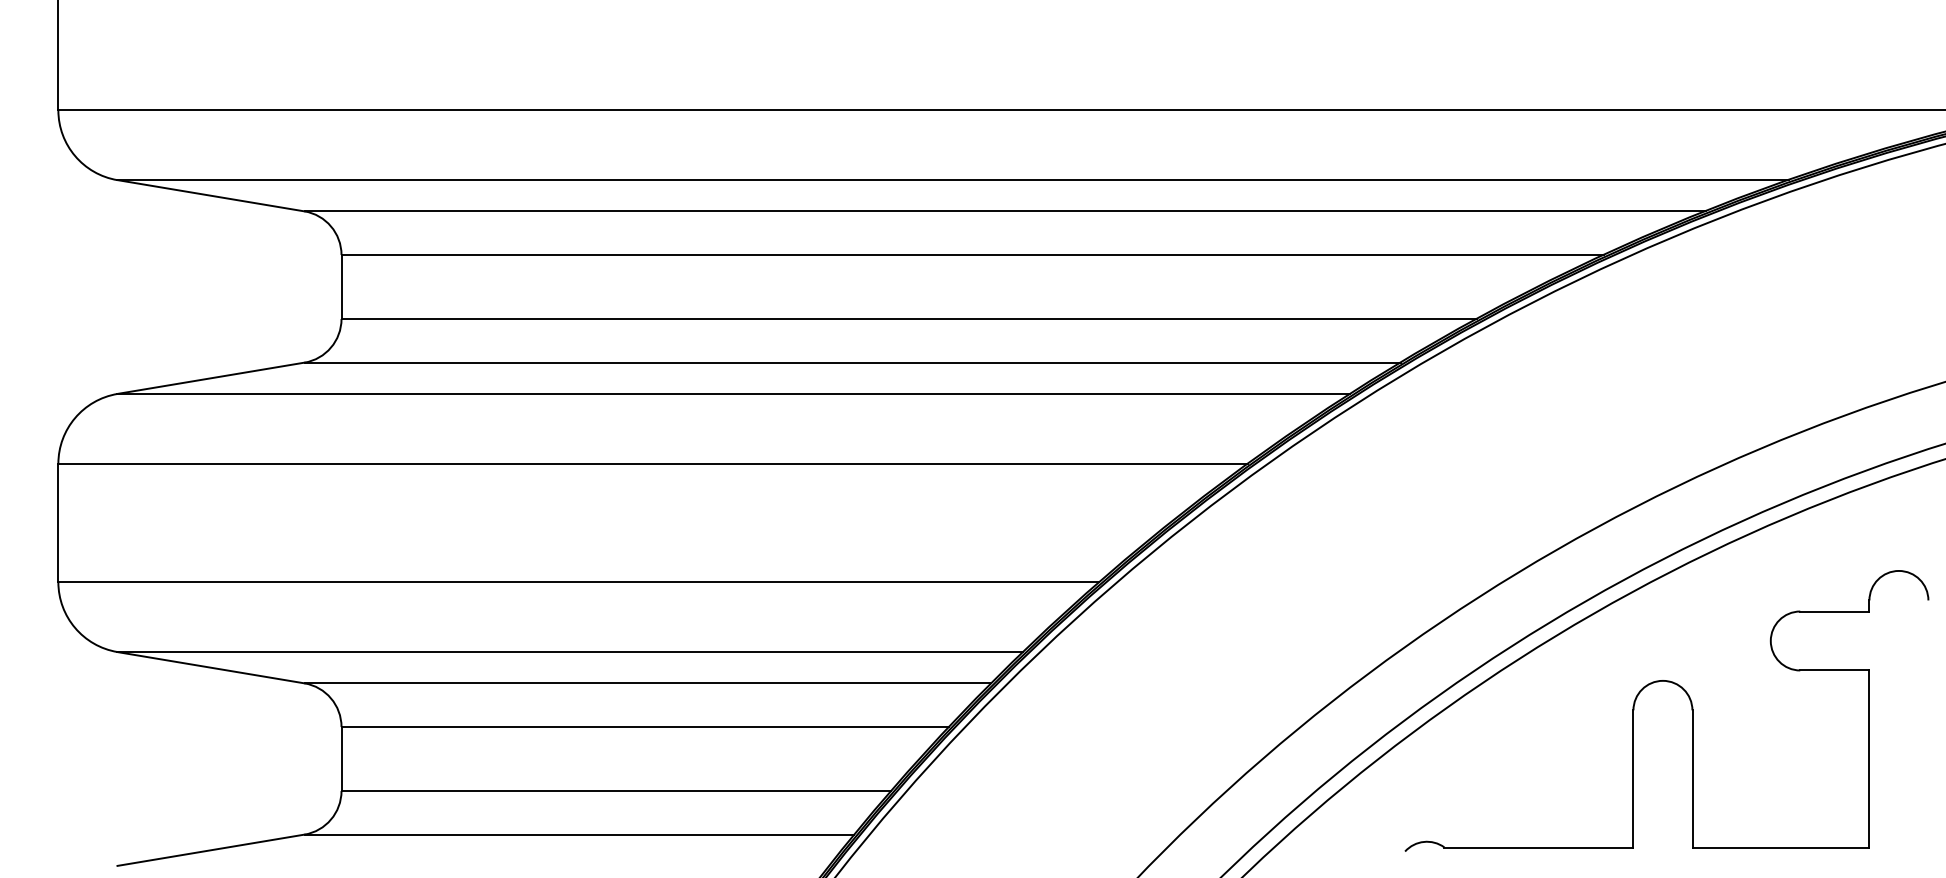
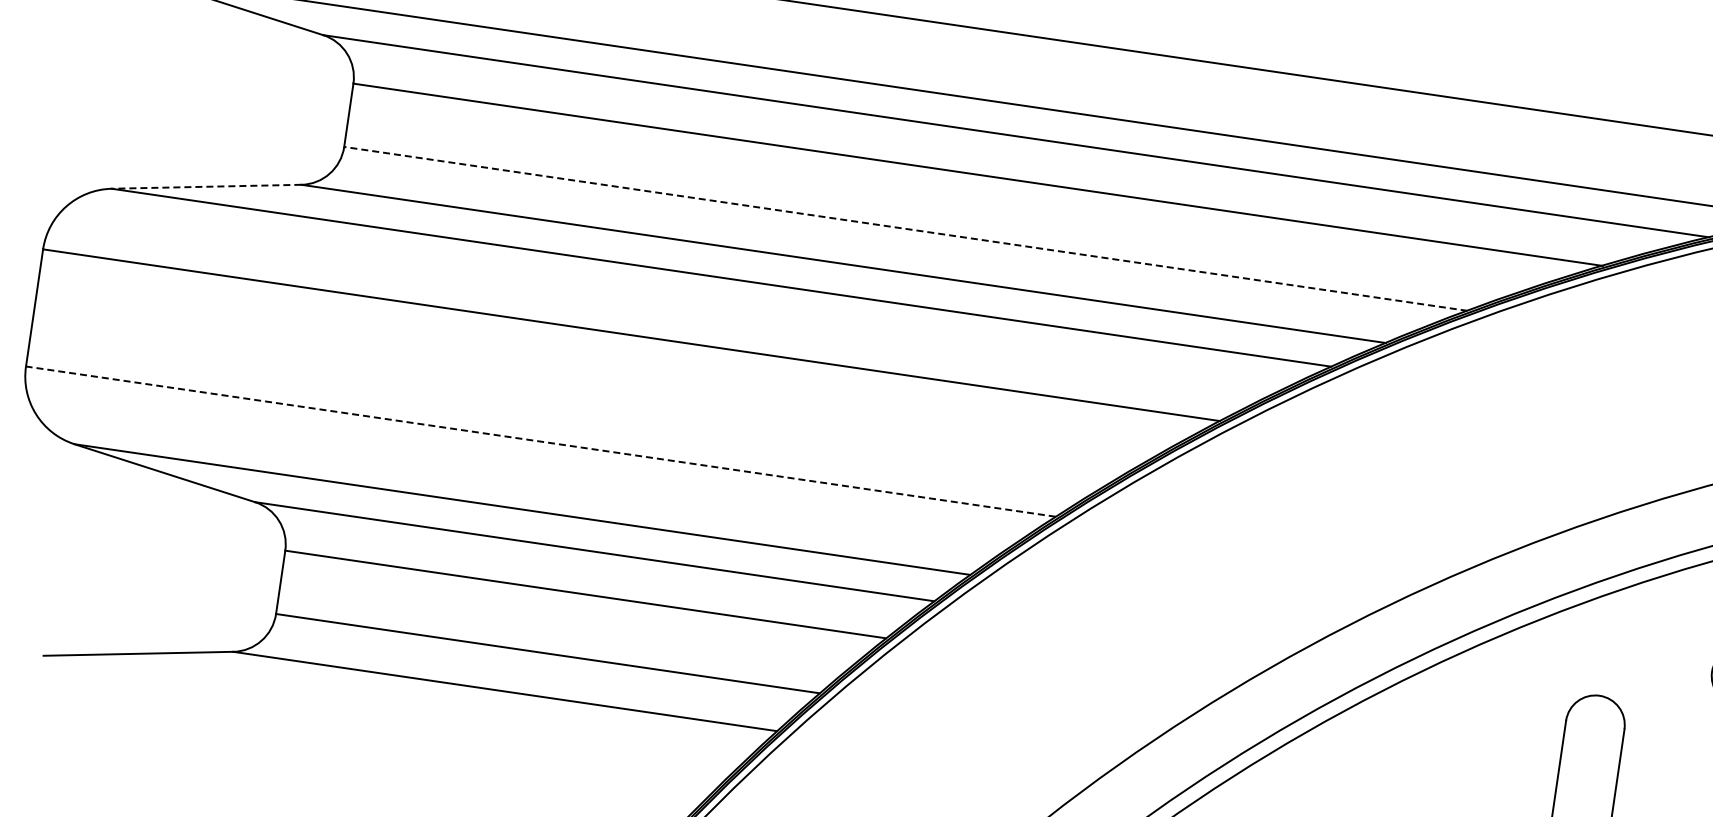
line: (909, 319) -> (906, 229), solid -> dashed
line: (211, 378) -> (206, 187), solid -> dashed
line: (578, 582) -> (540, 441), solid -> dashed

